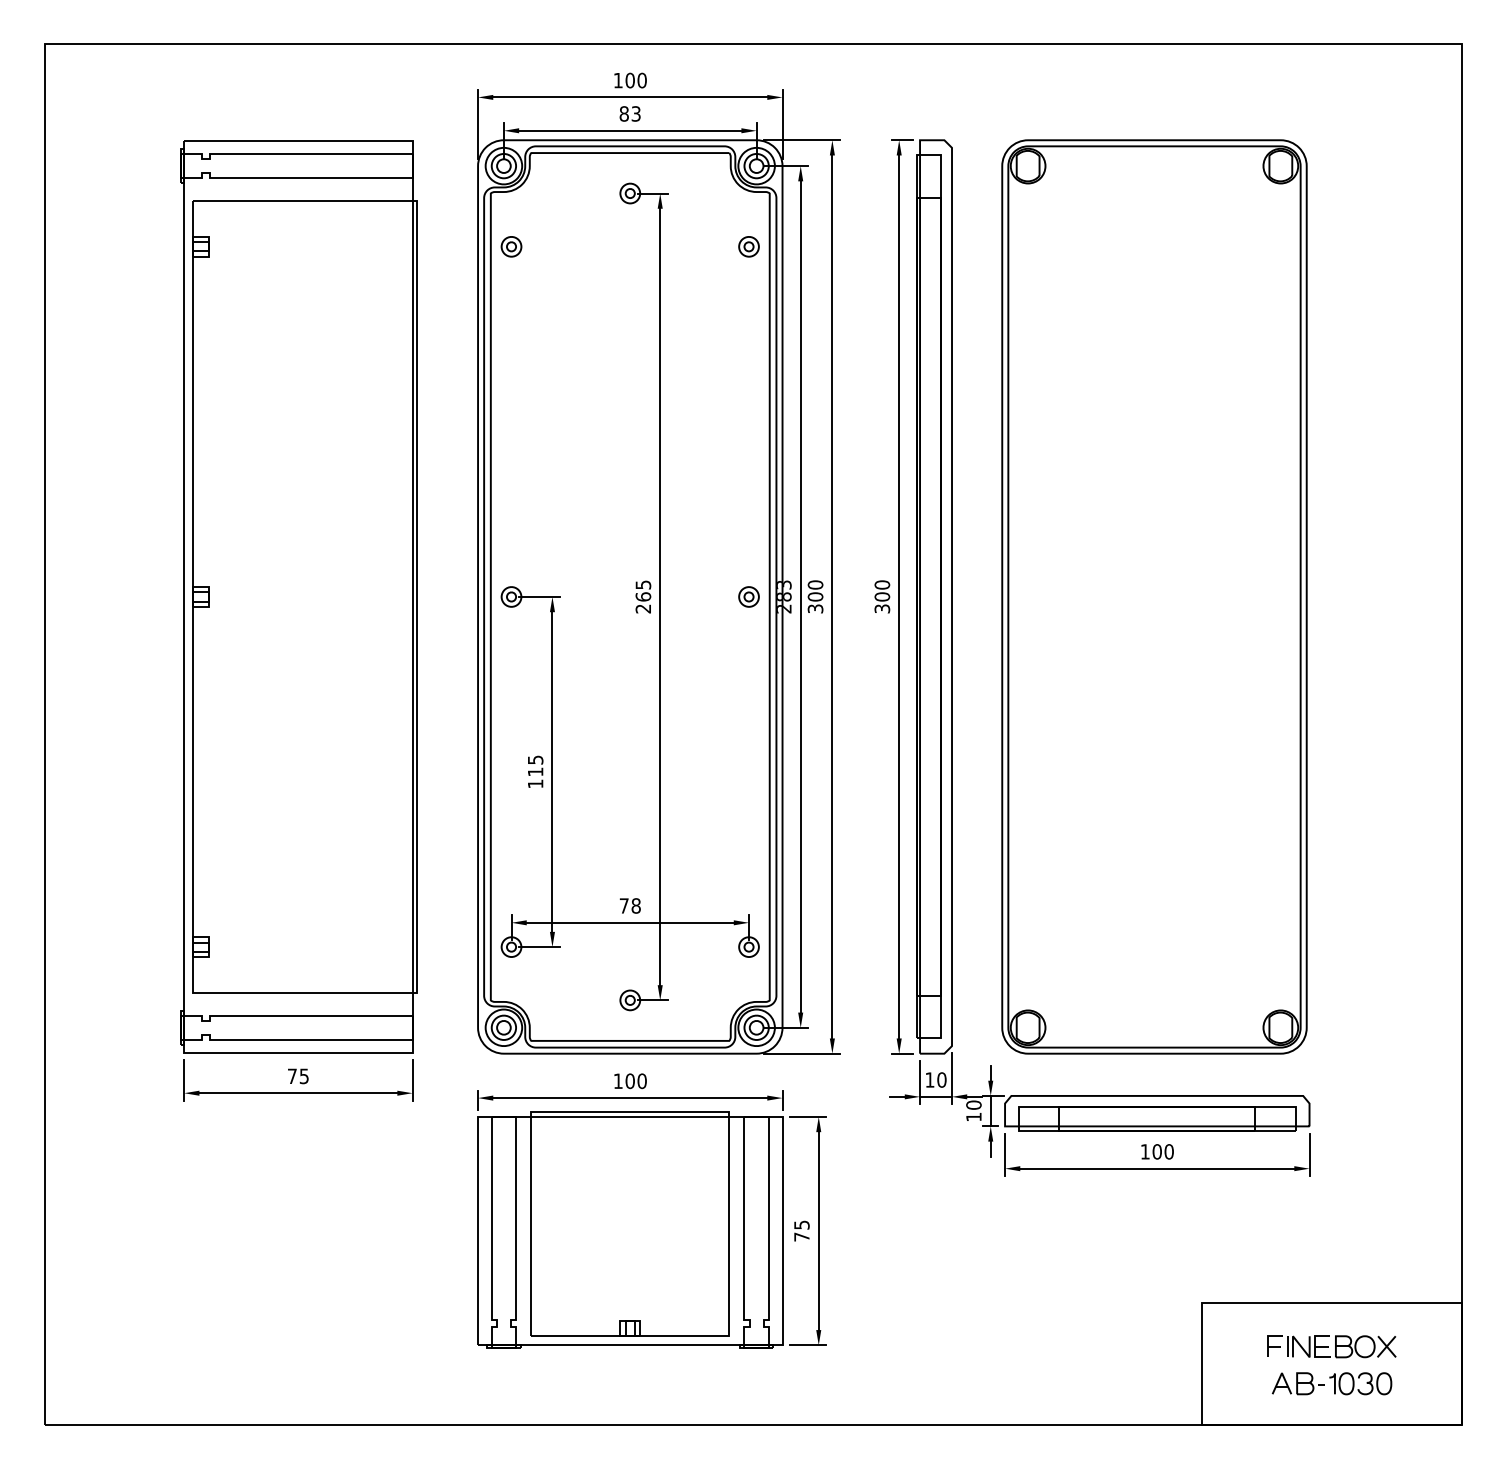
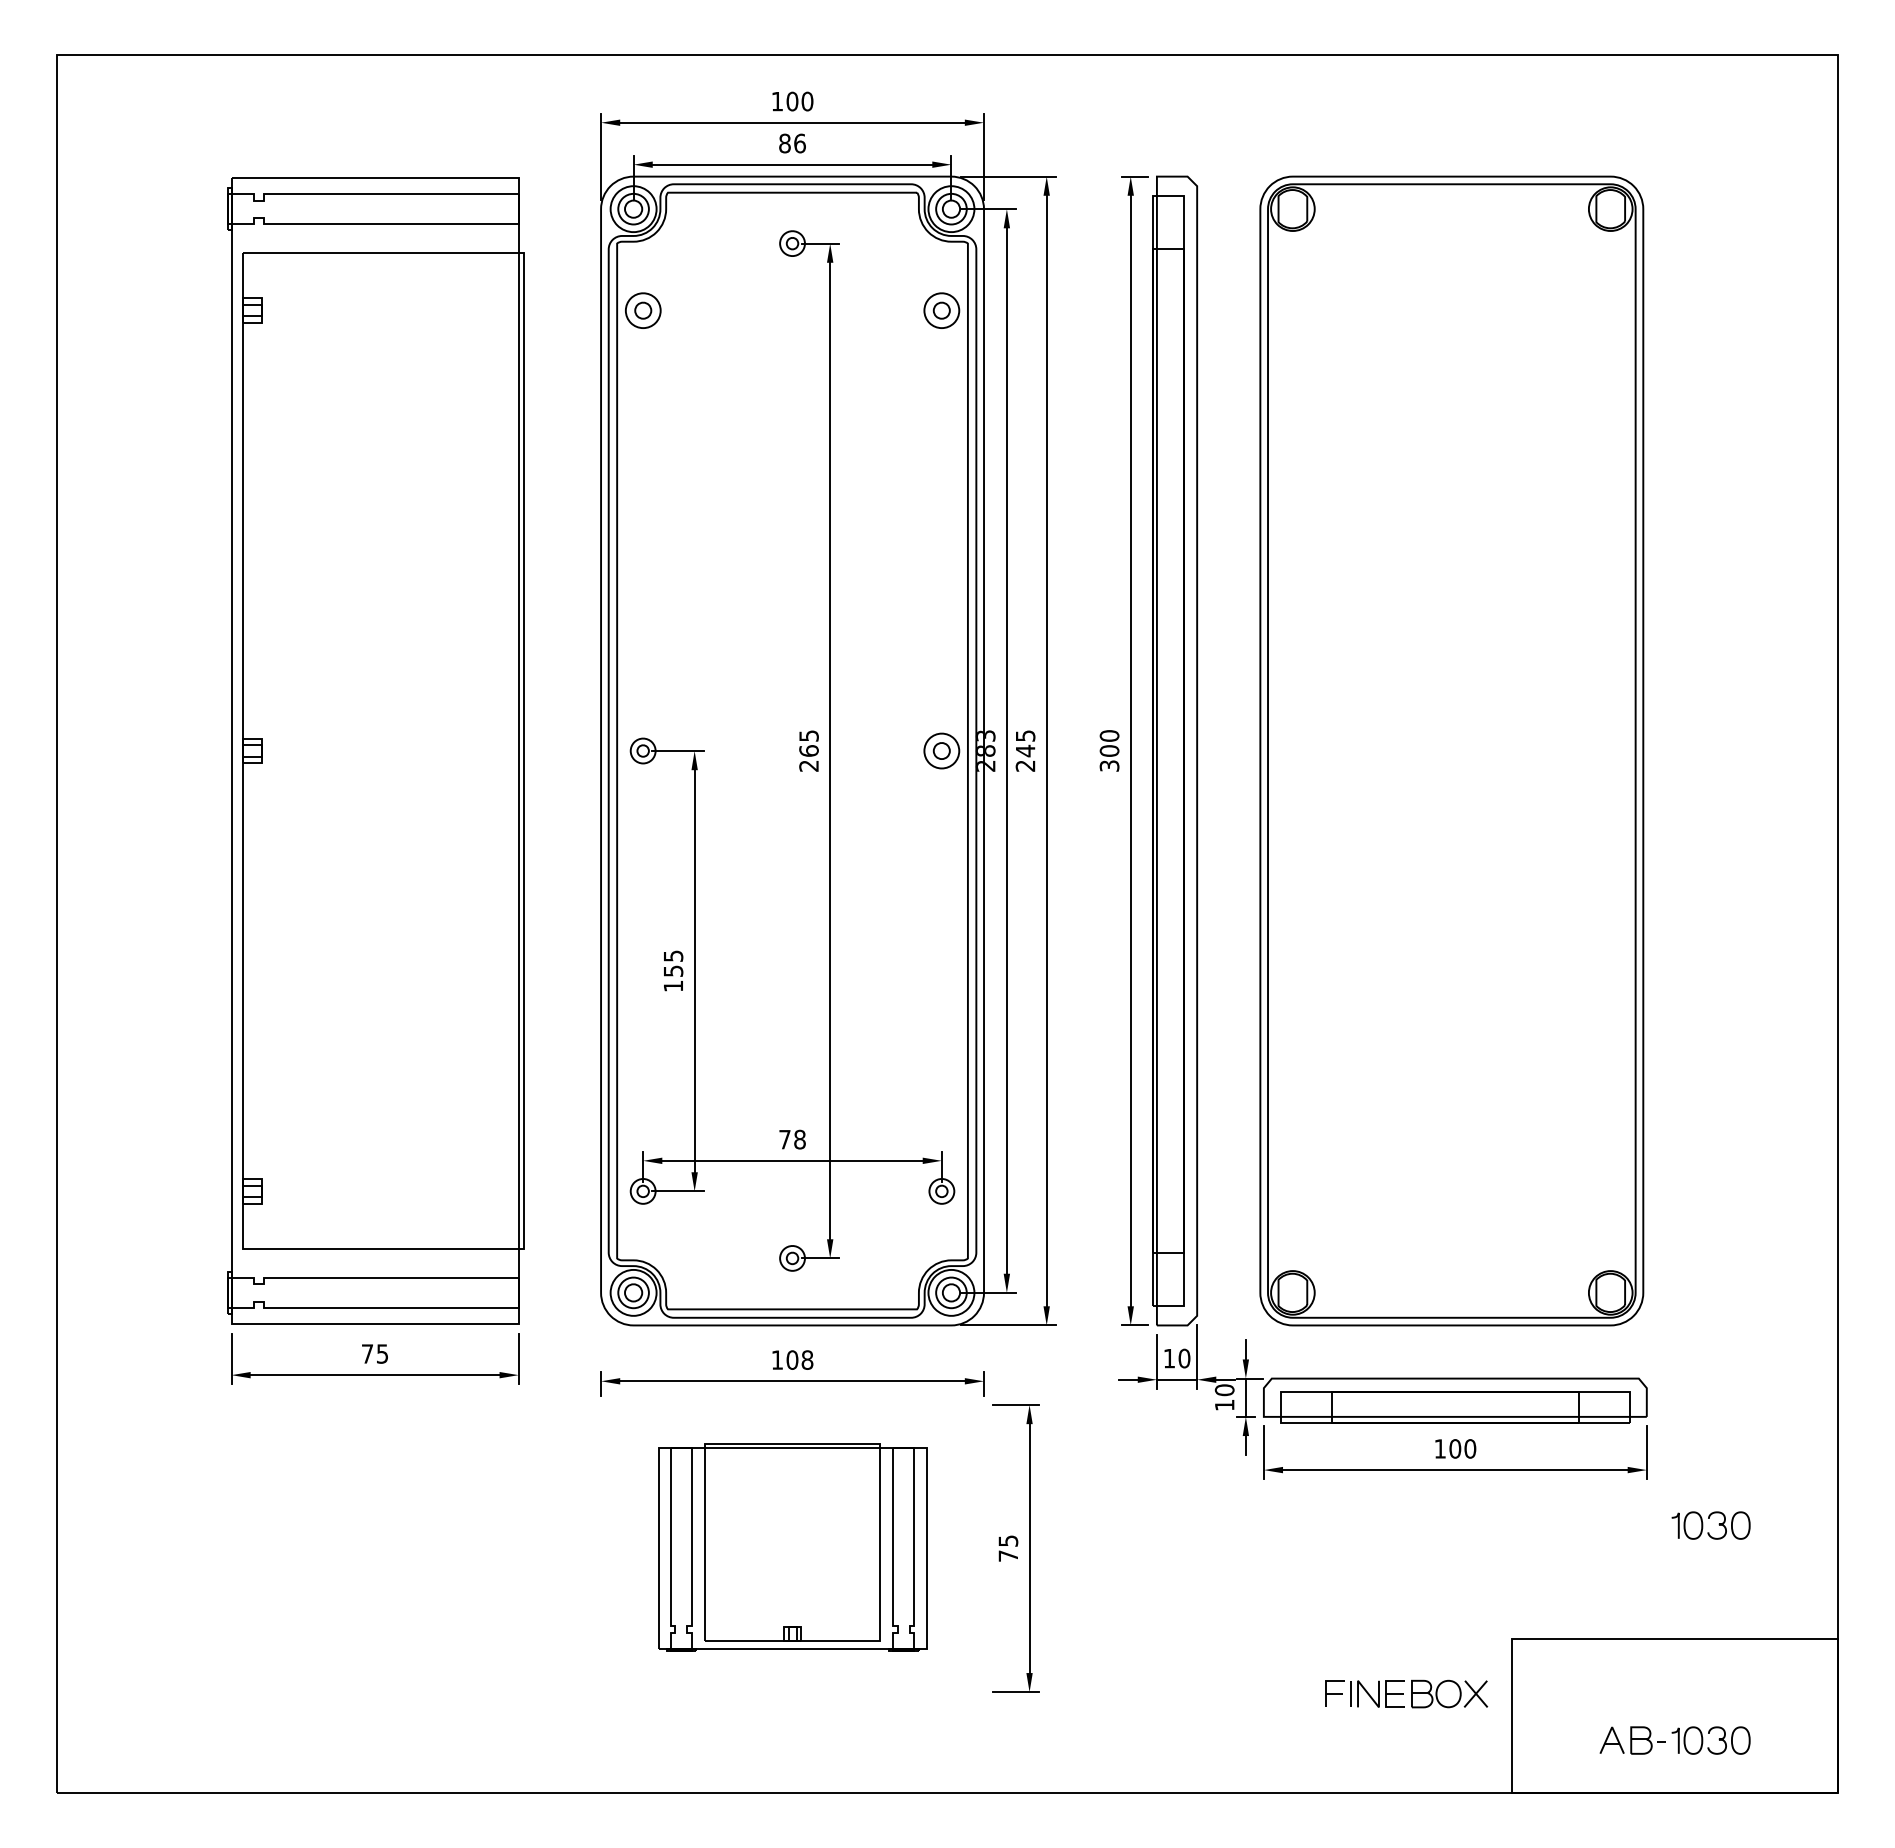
text: (635, 113) -> (799, 143), 83 -> 86
part: (510, 246) -> (642, 310), size x1.4
part: (748, 246) -> (941, 310), size x1.4
part: (748, 596) -> (941, 750), size x1.4
text: (815, 596) -> (1025, 750), 300 -> 245
text: (535, 771) -> (673, 970), 115 -> 155
text: (642, 1080) -> (807, 1359), 100 -> 108
part: (1354, 1212) -> (1703, 1525), added
part: (630, 1230) -> (792, 1547), size x0.7
part: (1331, 1346) -> (1406, 1693), moved

